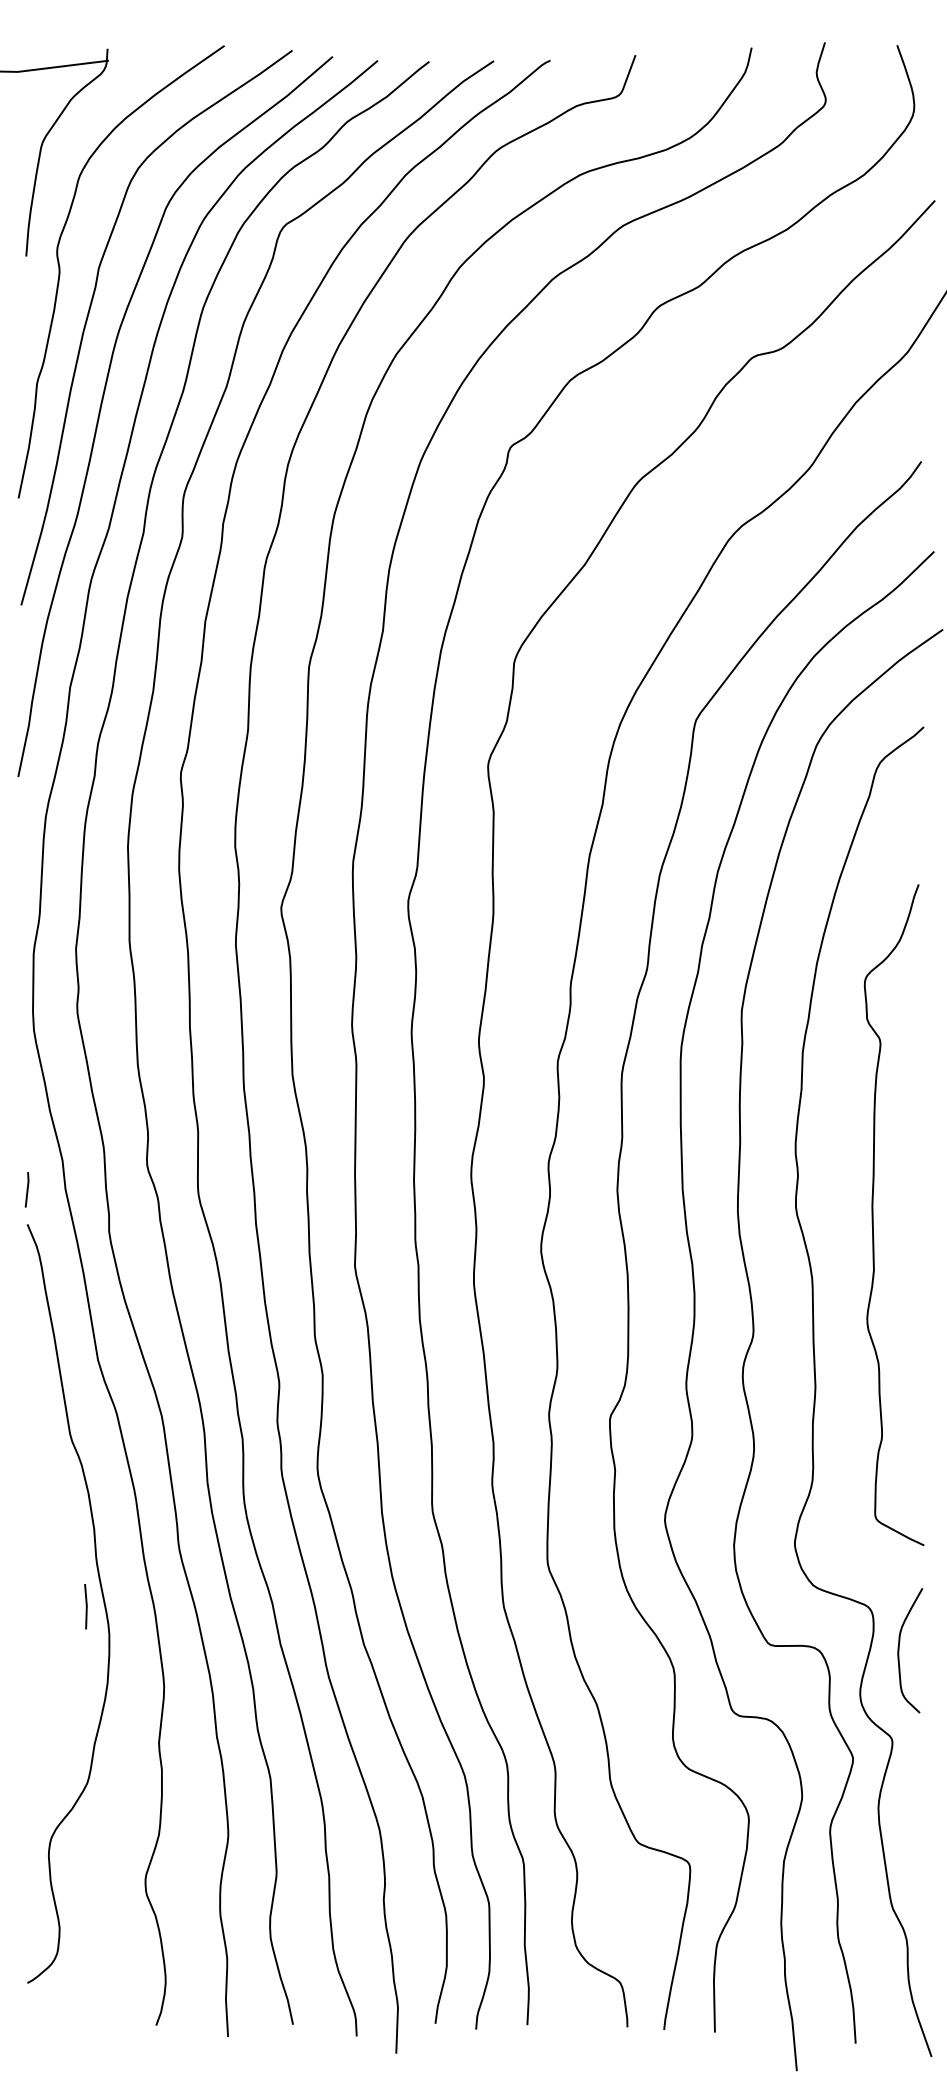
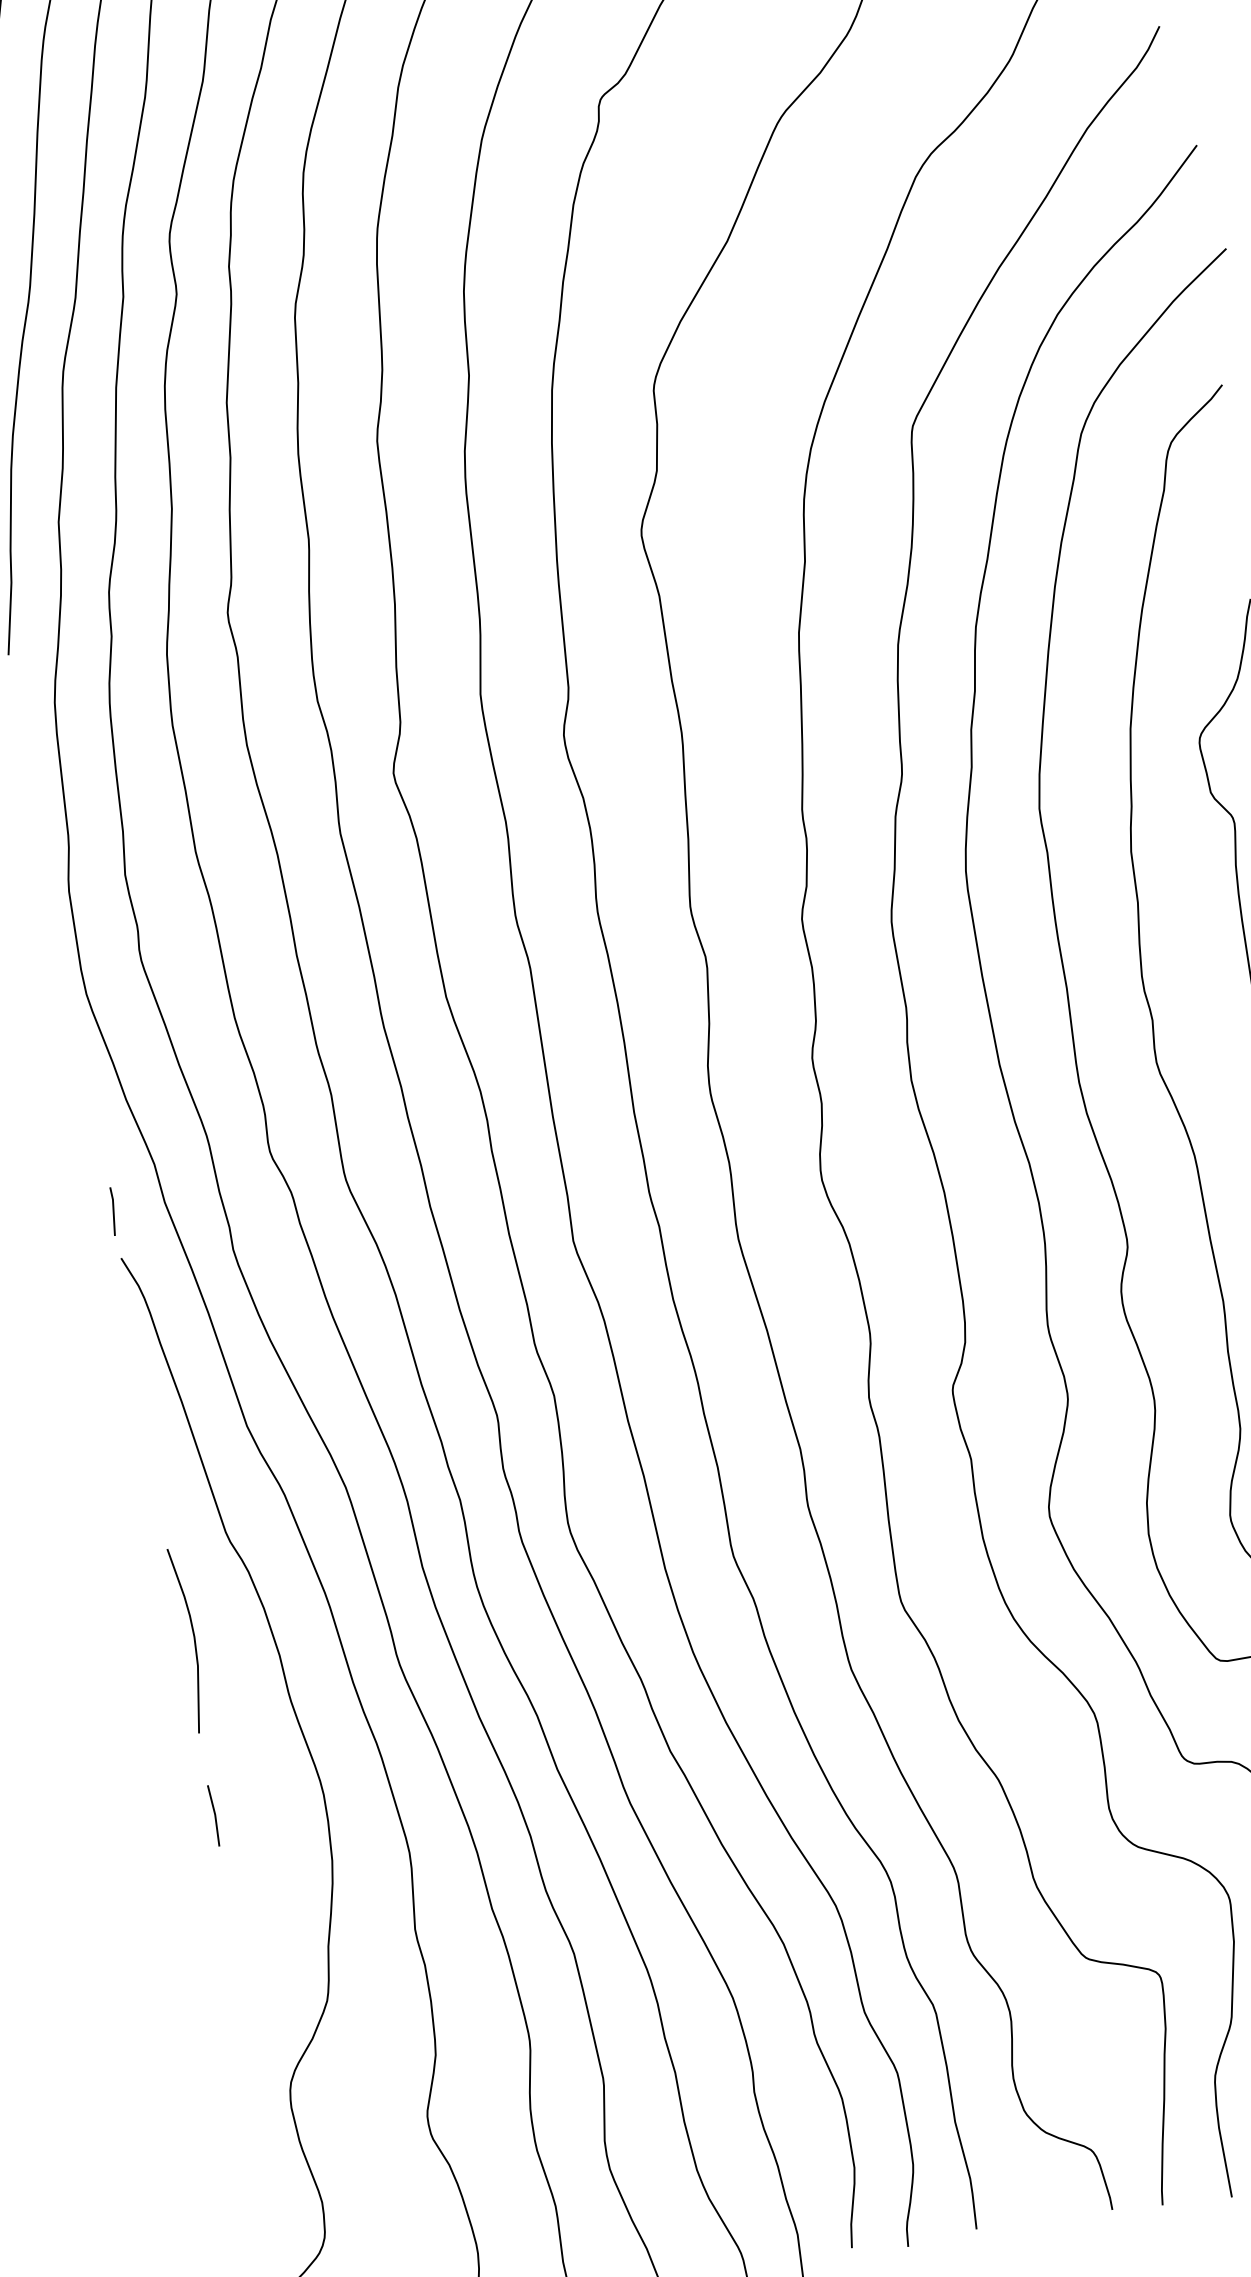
curve: (34, 1507) -> (194, 1639), added
line: (85, 1605) -> (213, 1814), moved

